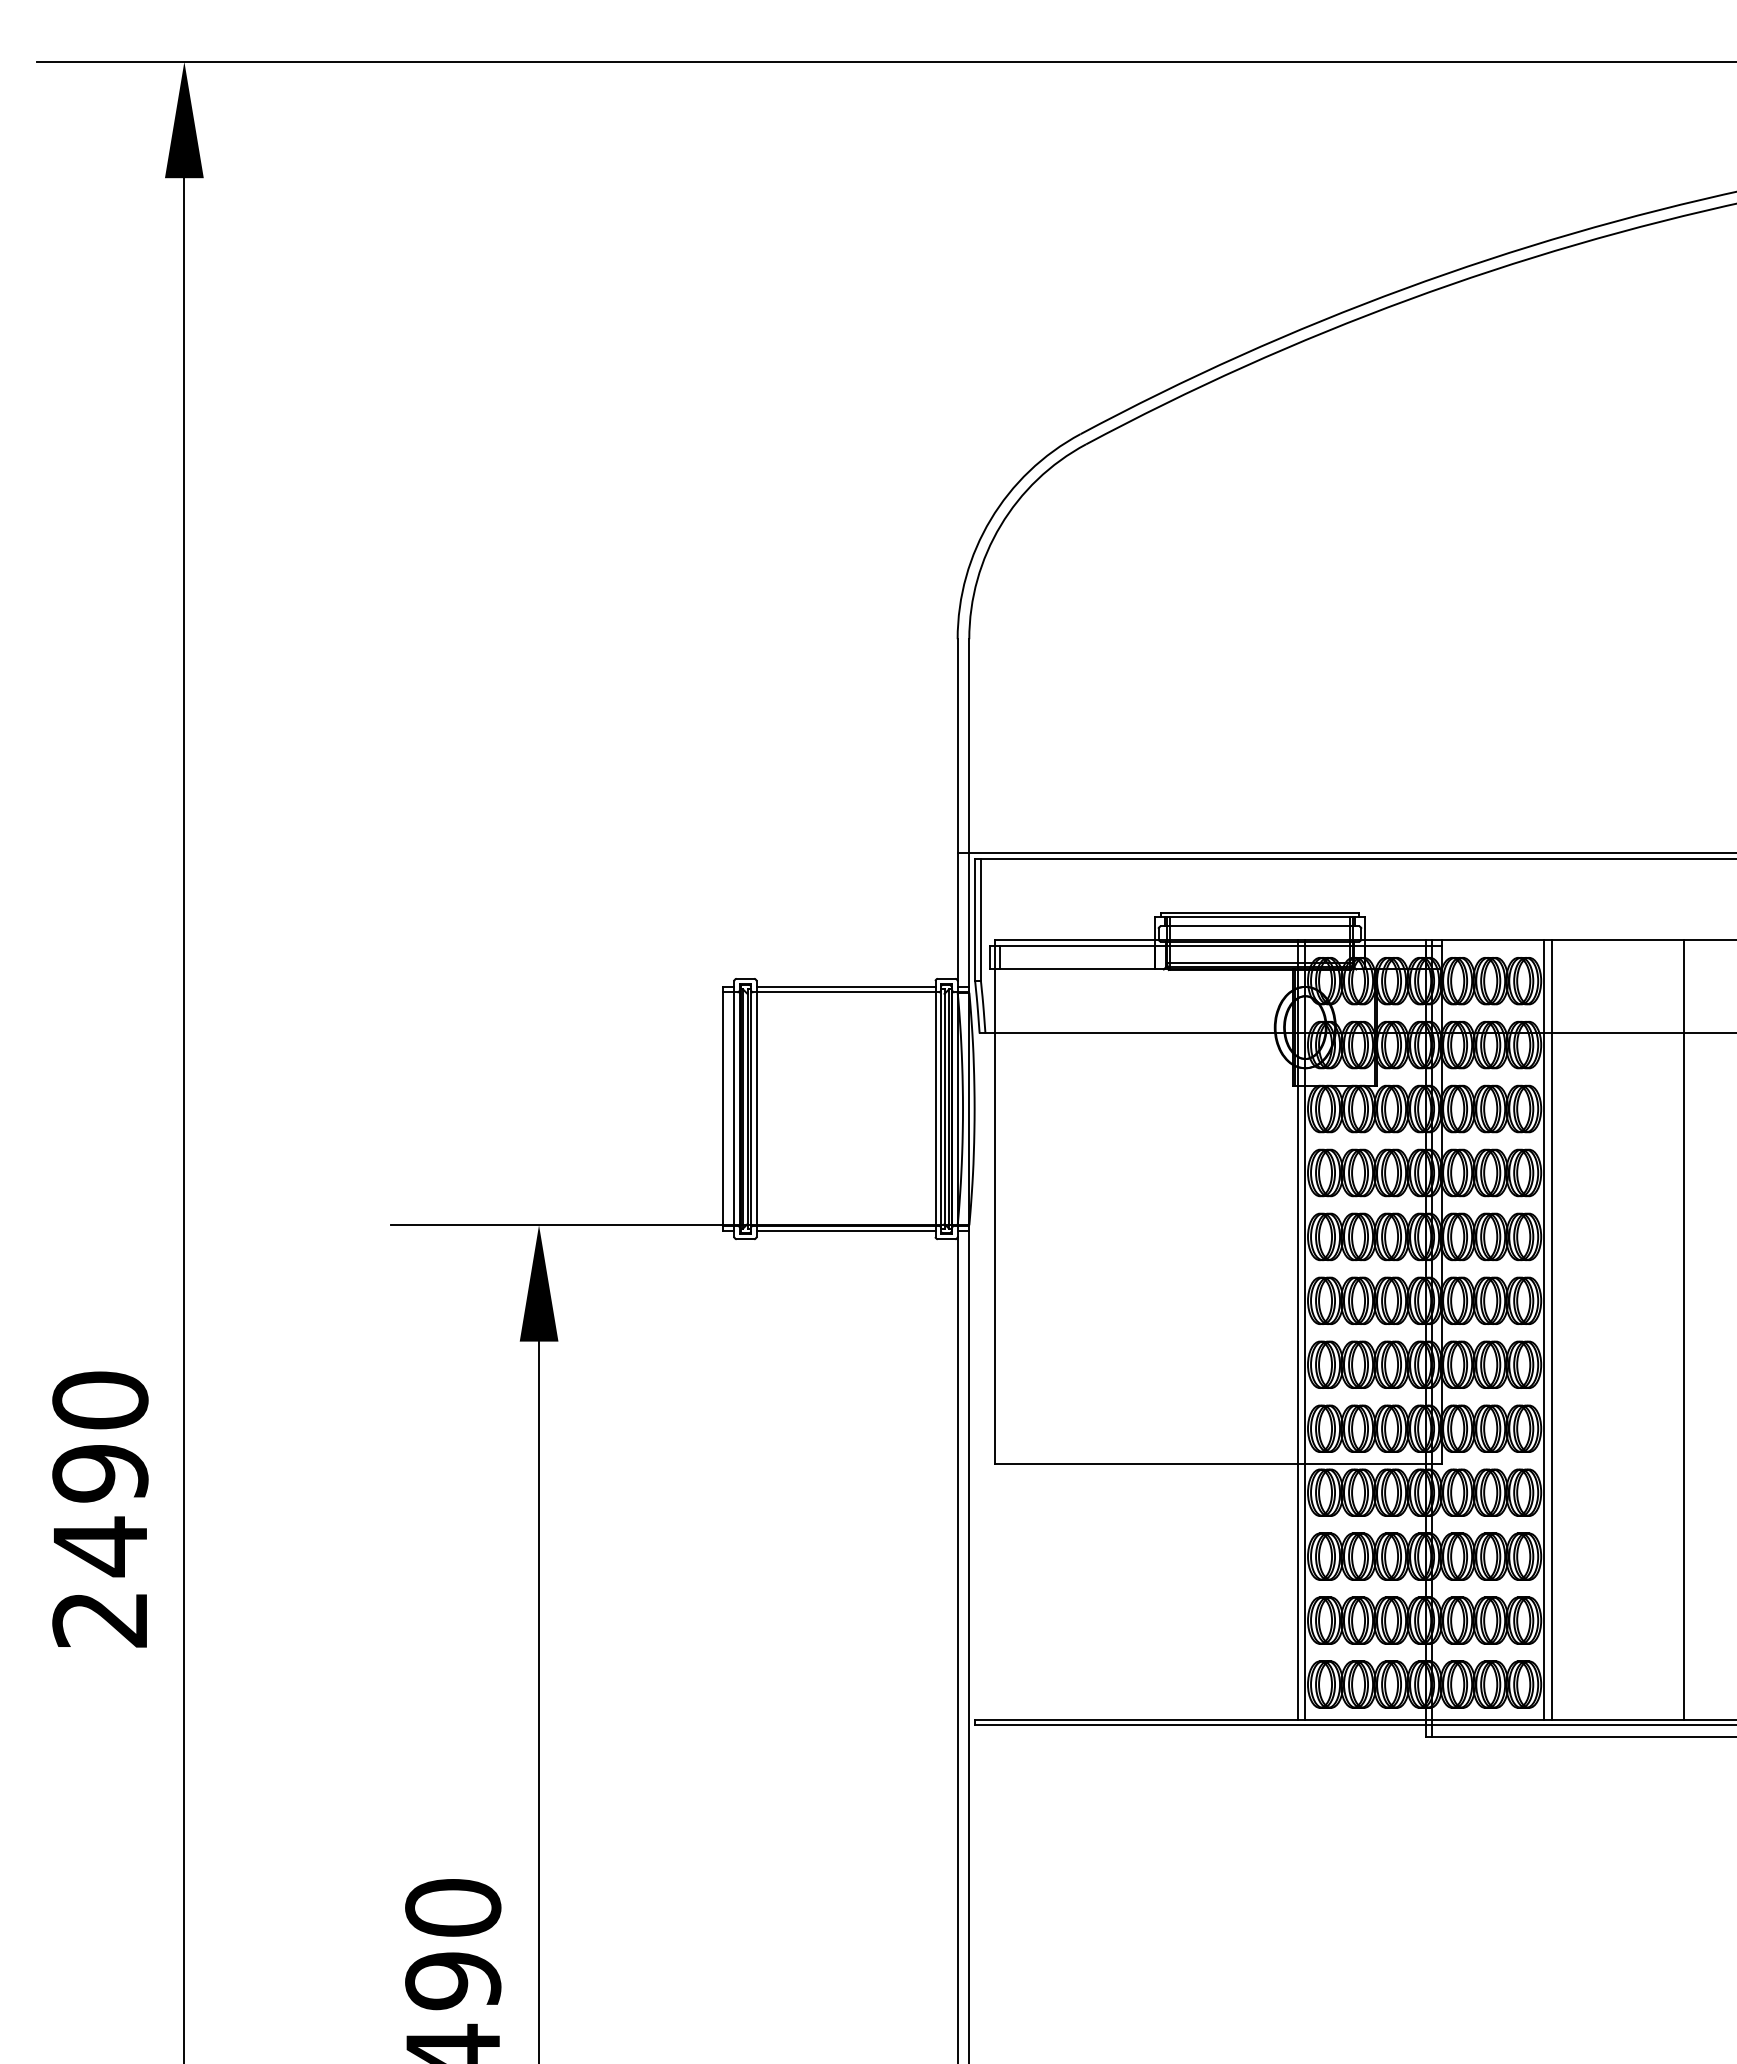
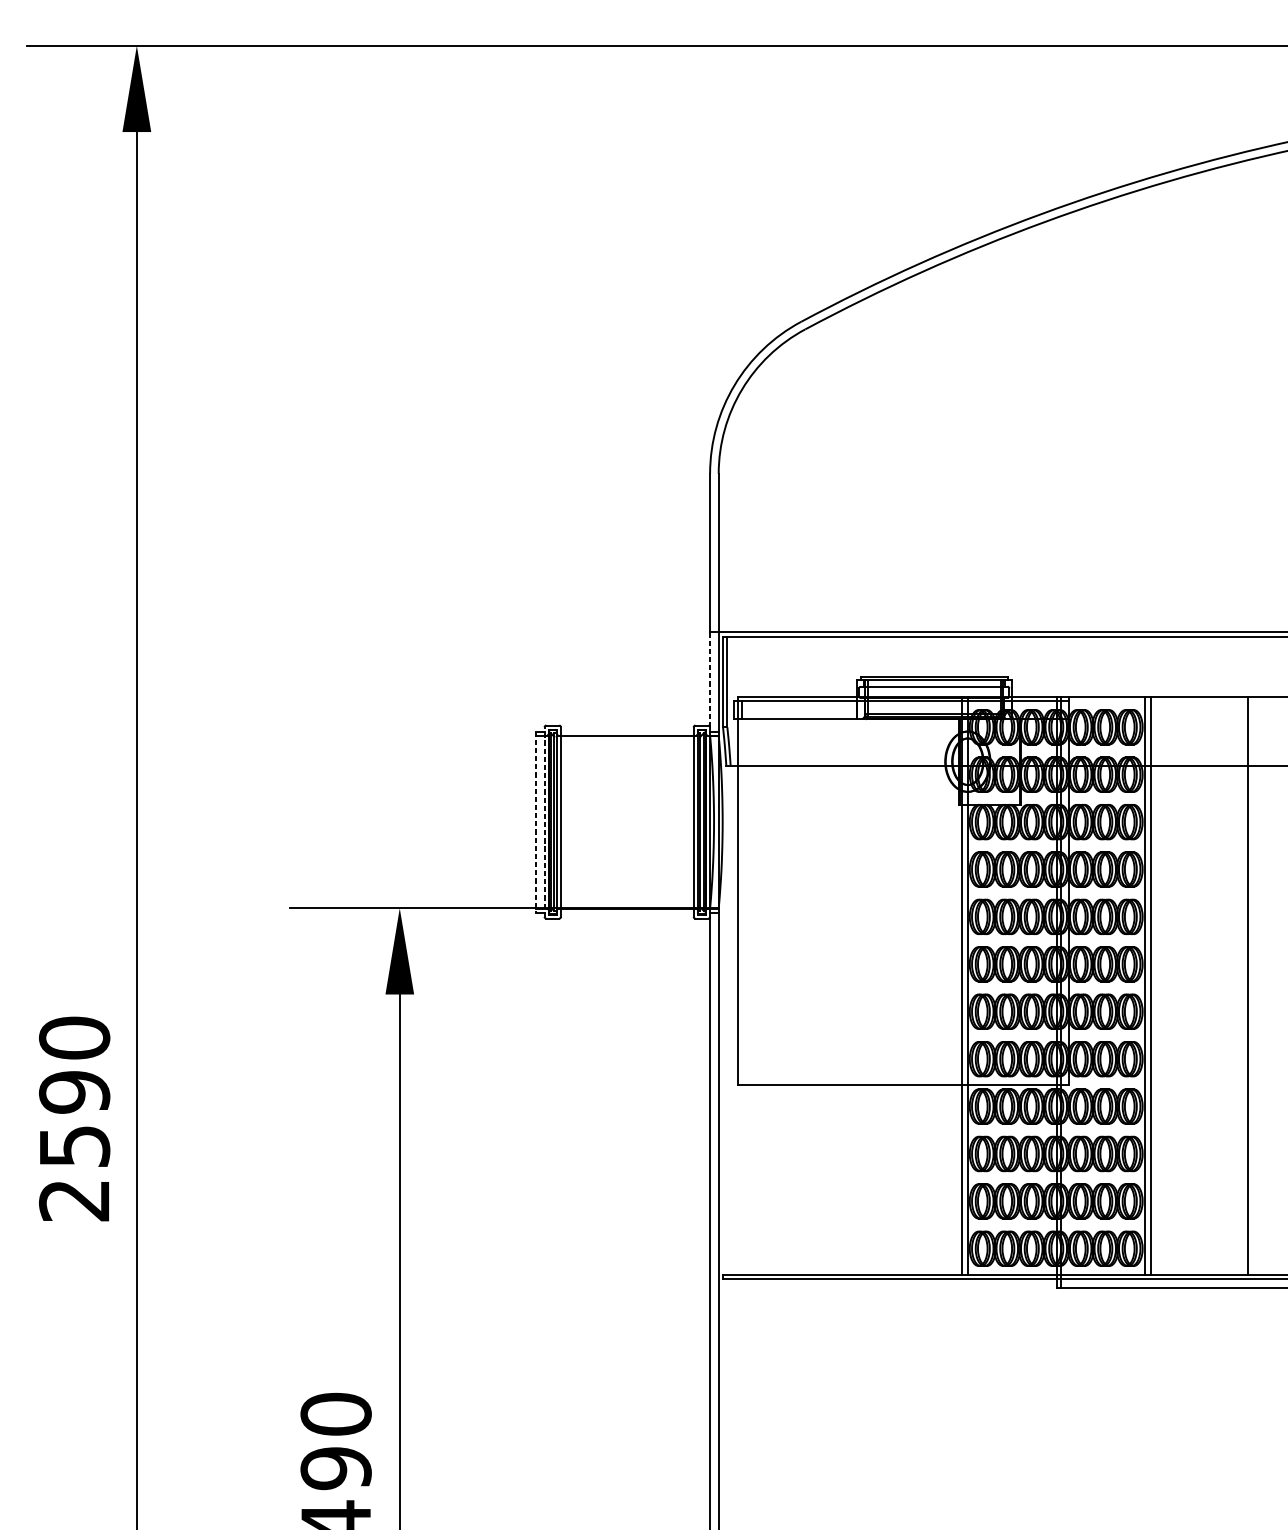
line: (957, 917) -> (709, 680), solid -> dashed
line: (845, 986) -> (626, 731), removed
line: (722, 1109) -> (535, 822), solid -> dashed
line: (734, 1109) -> (544, 822), solid -> dashed
line: (845, 1231) -> (626, 912), removed
text: (101, 1546) -> (75, 1146), 2490 -> 2590

